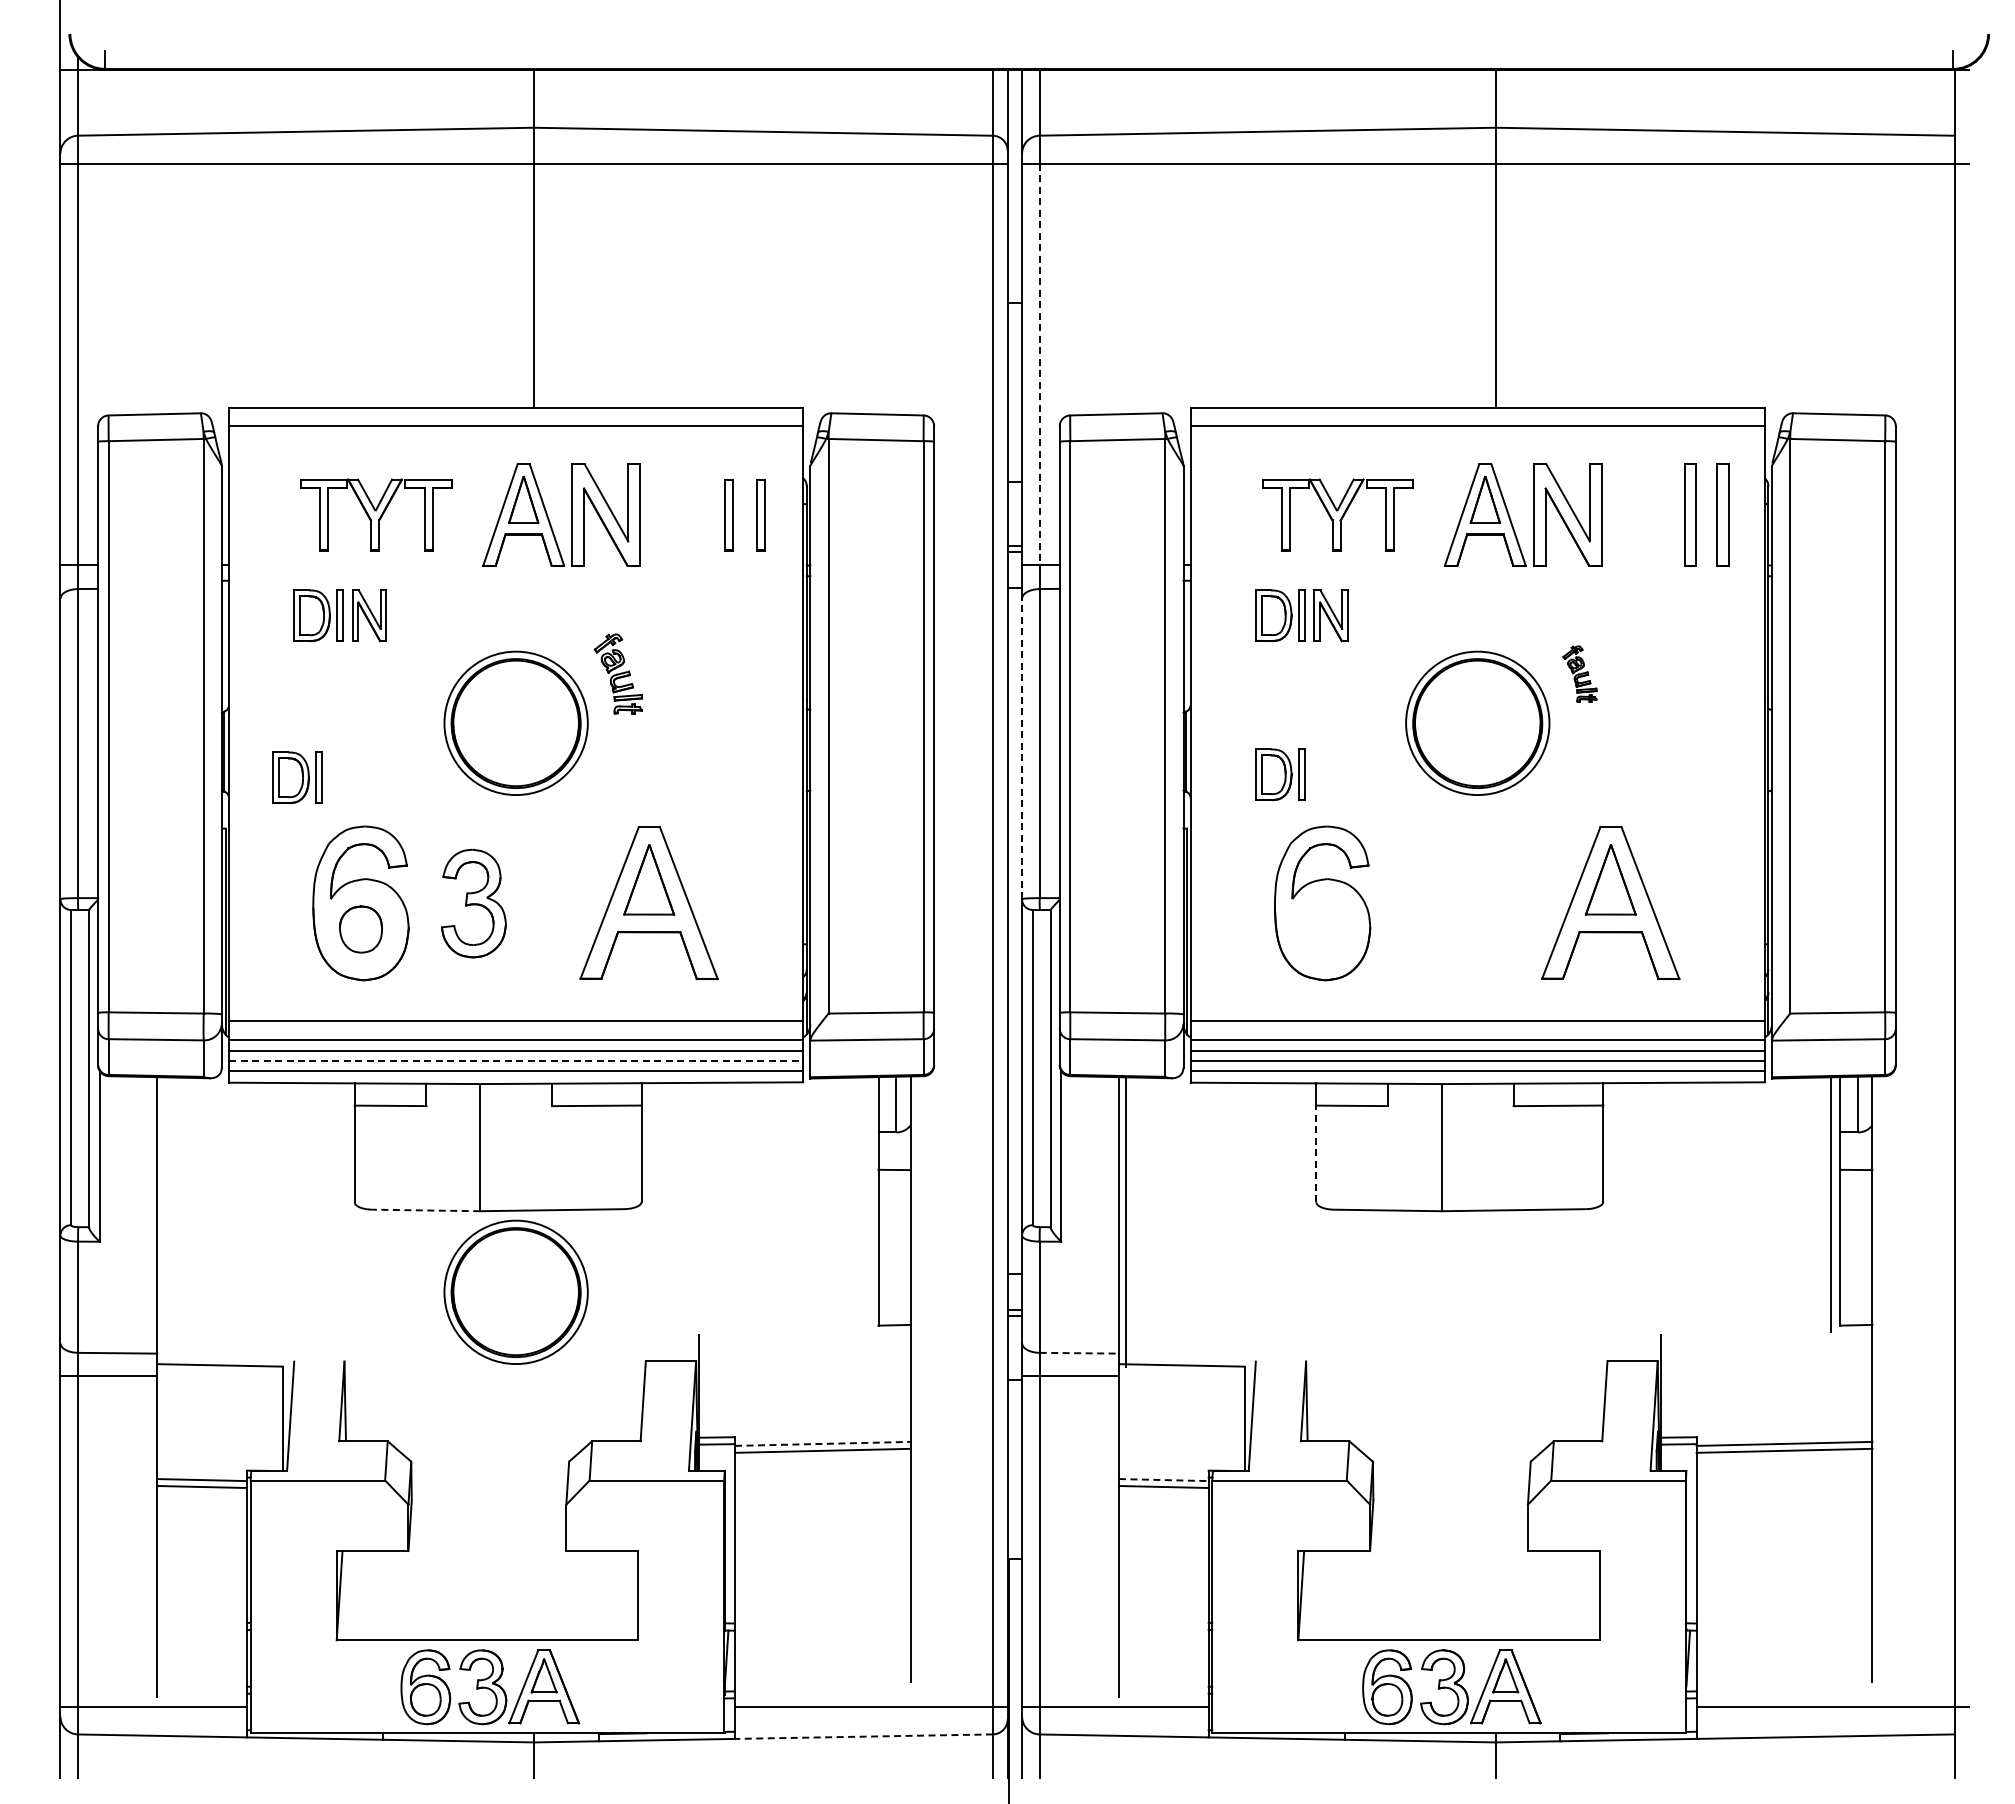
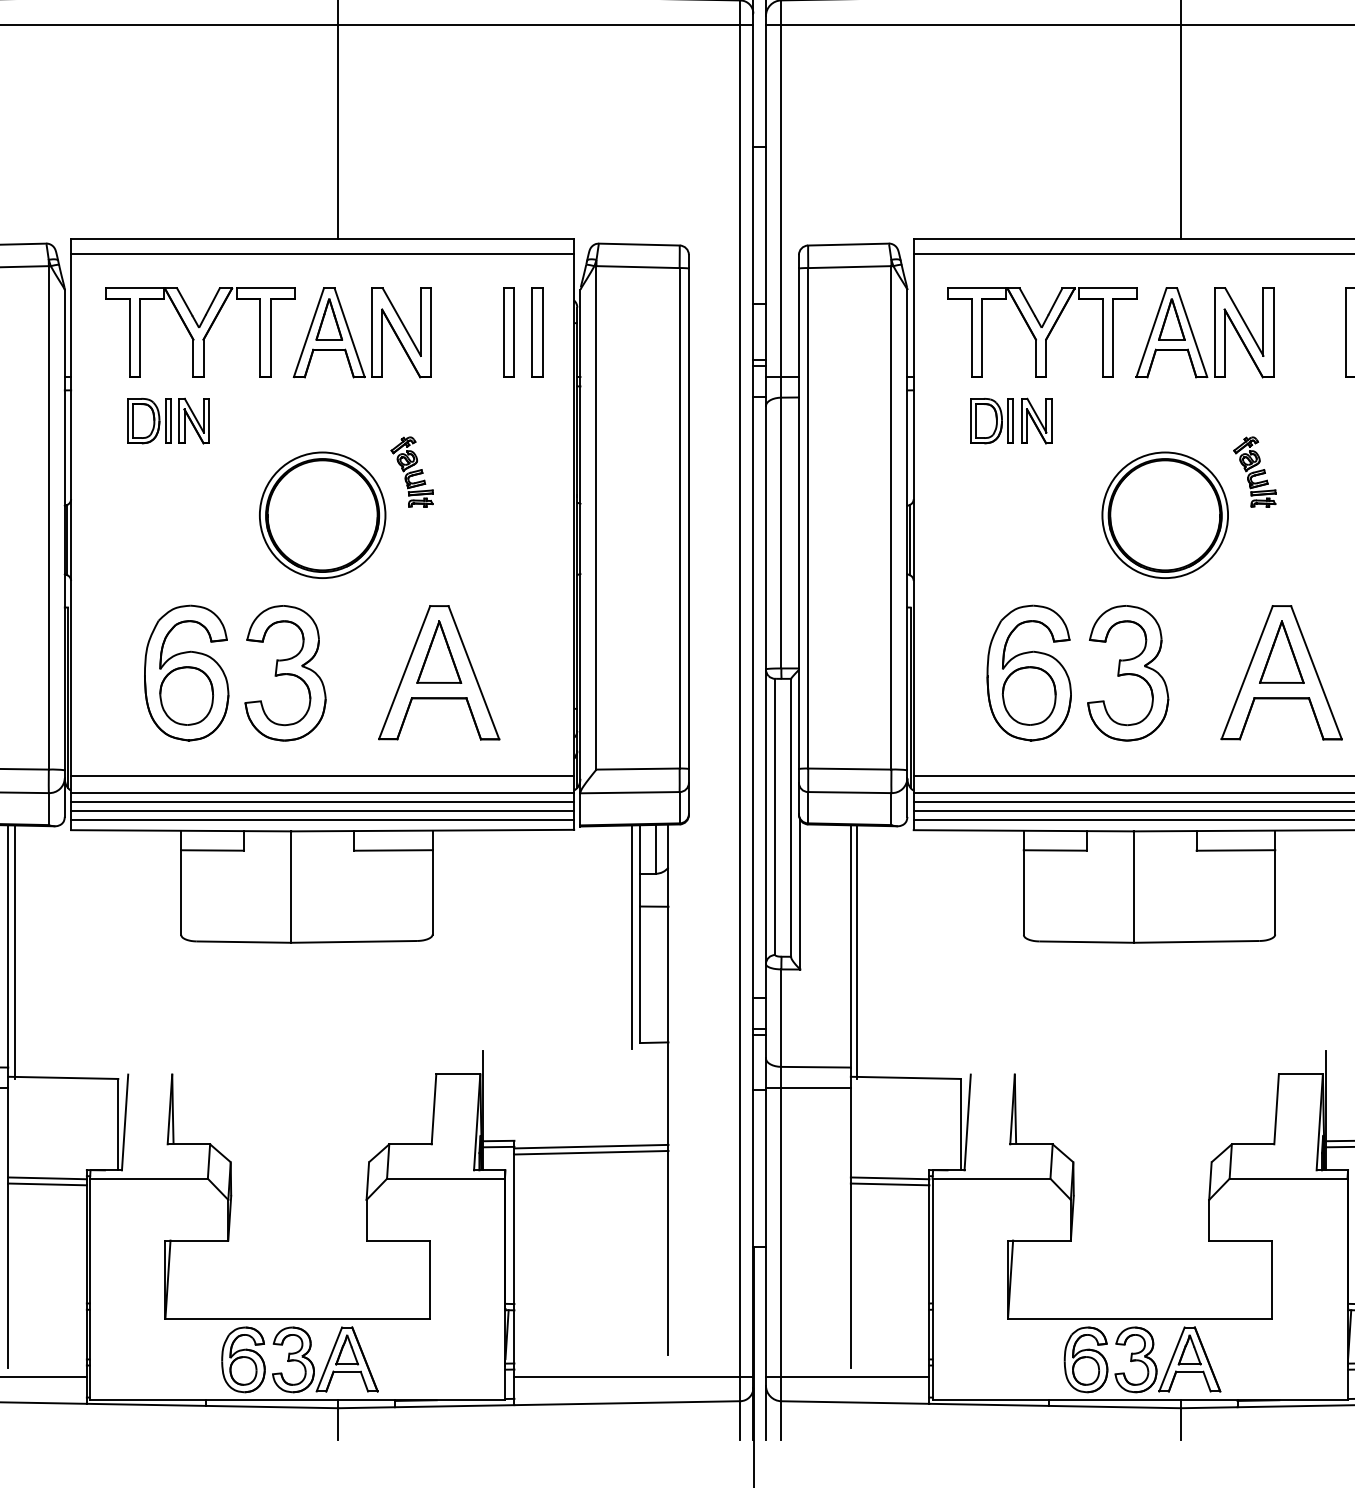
line: (1039, 364) -> (781, 200), dashed -> solid
part: (376, 514) -> (200, 332), size x1.43
part: (728, 514) -> (508, 332), size x1.43
part: (760, 514) -> (536, 332), size x1.43
part: (1337, 514) -> (1042, 332), size x1.43
part: (1579, 673) -> (1254, 471), size x1.43
line: (1022, 748) -> (766, 537), dashed -> solid
part: (1280, 774) -> (992, 560), removed
part: (297, 777) -> (131, 562), removed
part: (473, 903) -> (285, 673), size x1.43
part: (1435, 903) -> (1128, 673), added
part: (360, 929) -> (186, 695), size x1.43
part: (1322, 929) -> (1029, 695), added
line: (516, 1061) -> (322, 811), dashed -> solid
line: (1316, 1153) -> (1023, 892), dashed -> solid
line: (869, 1204) -> (632, 936), added
line: (426, 1210) -> (244, 942), dashed -> solid
line: (164, 1222) -> (14, 952), added
part: (515, 1291) -> (322, 1013), removed
line: (1079, 1353) -> (816, 1067), dashed -> solid
line: (822, 1443) -> (591, 1146), dashed -> solid
line: (1163, 1480) -> (889, 1178), dashed -> solid
line: (863, 1736) -> (627, 1403), dashed -> solid

